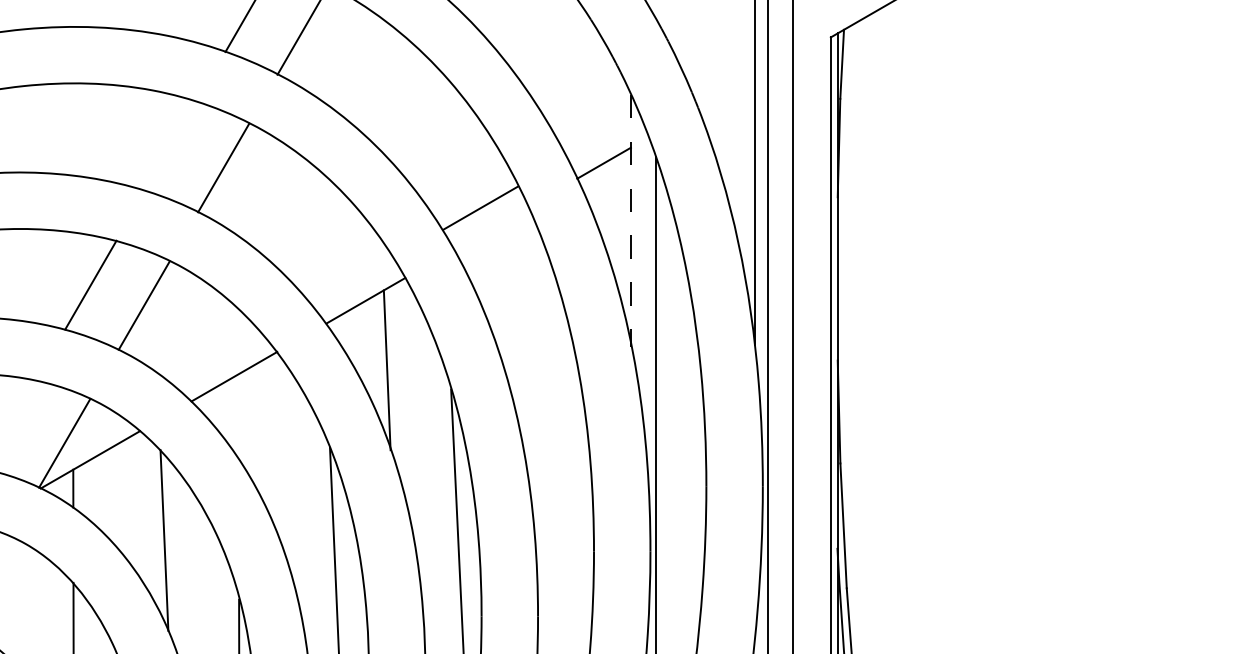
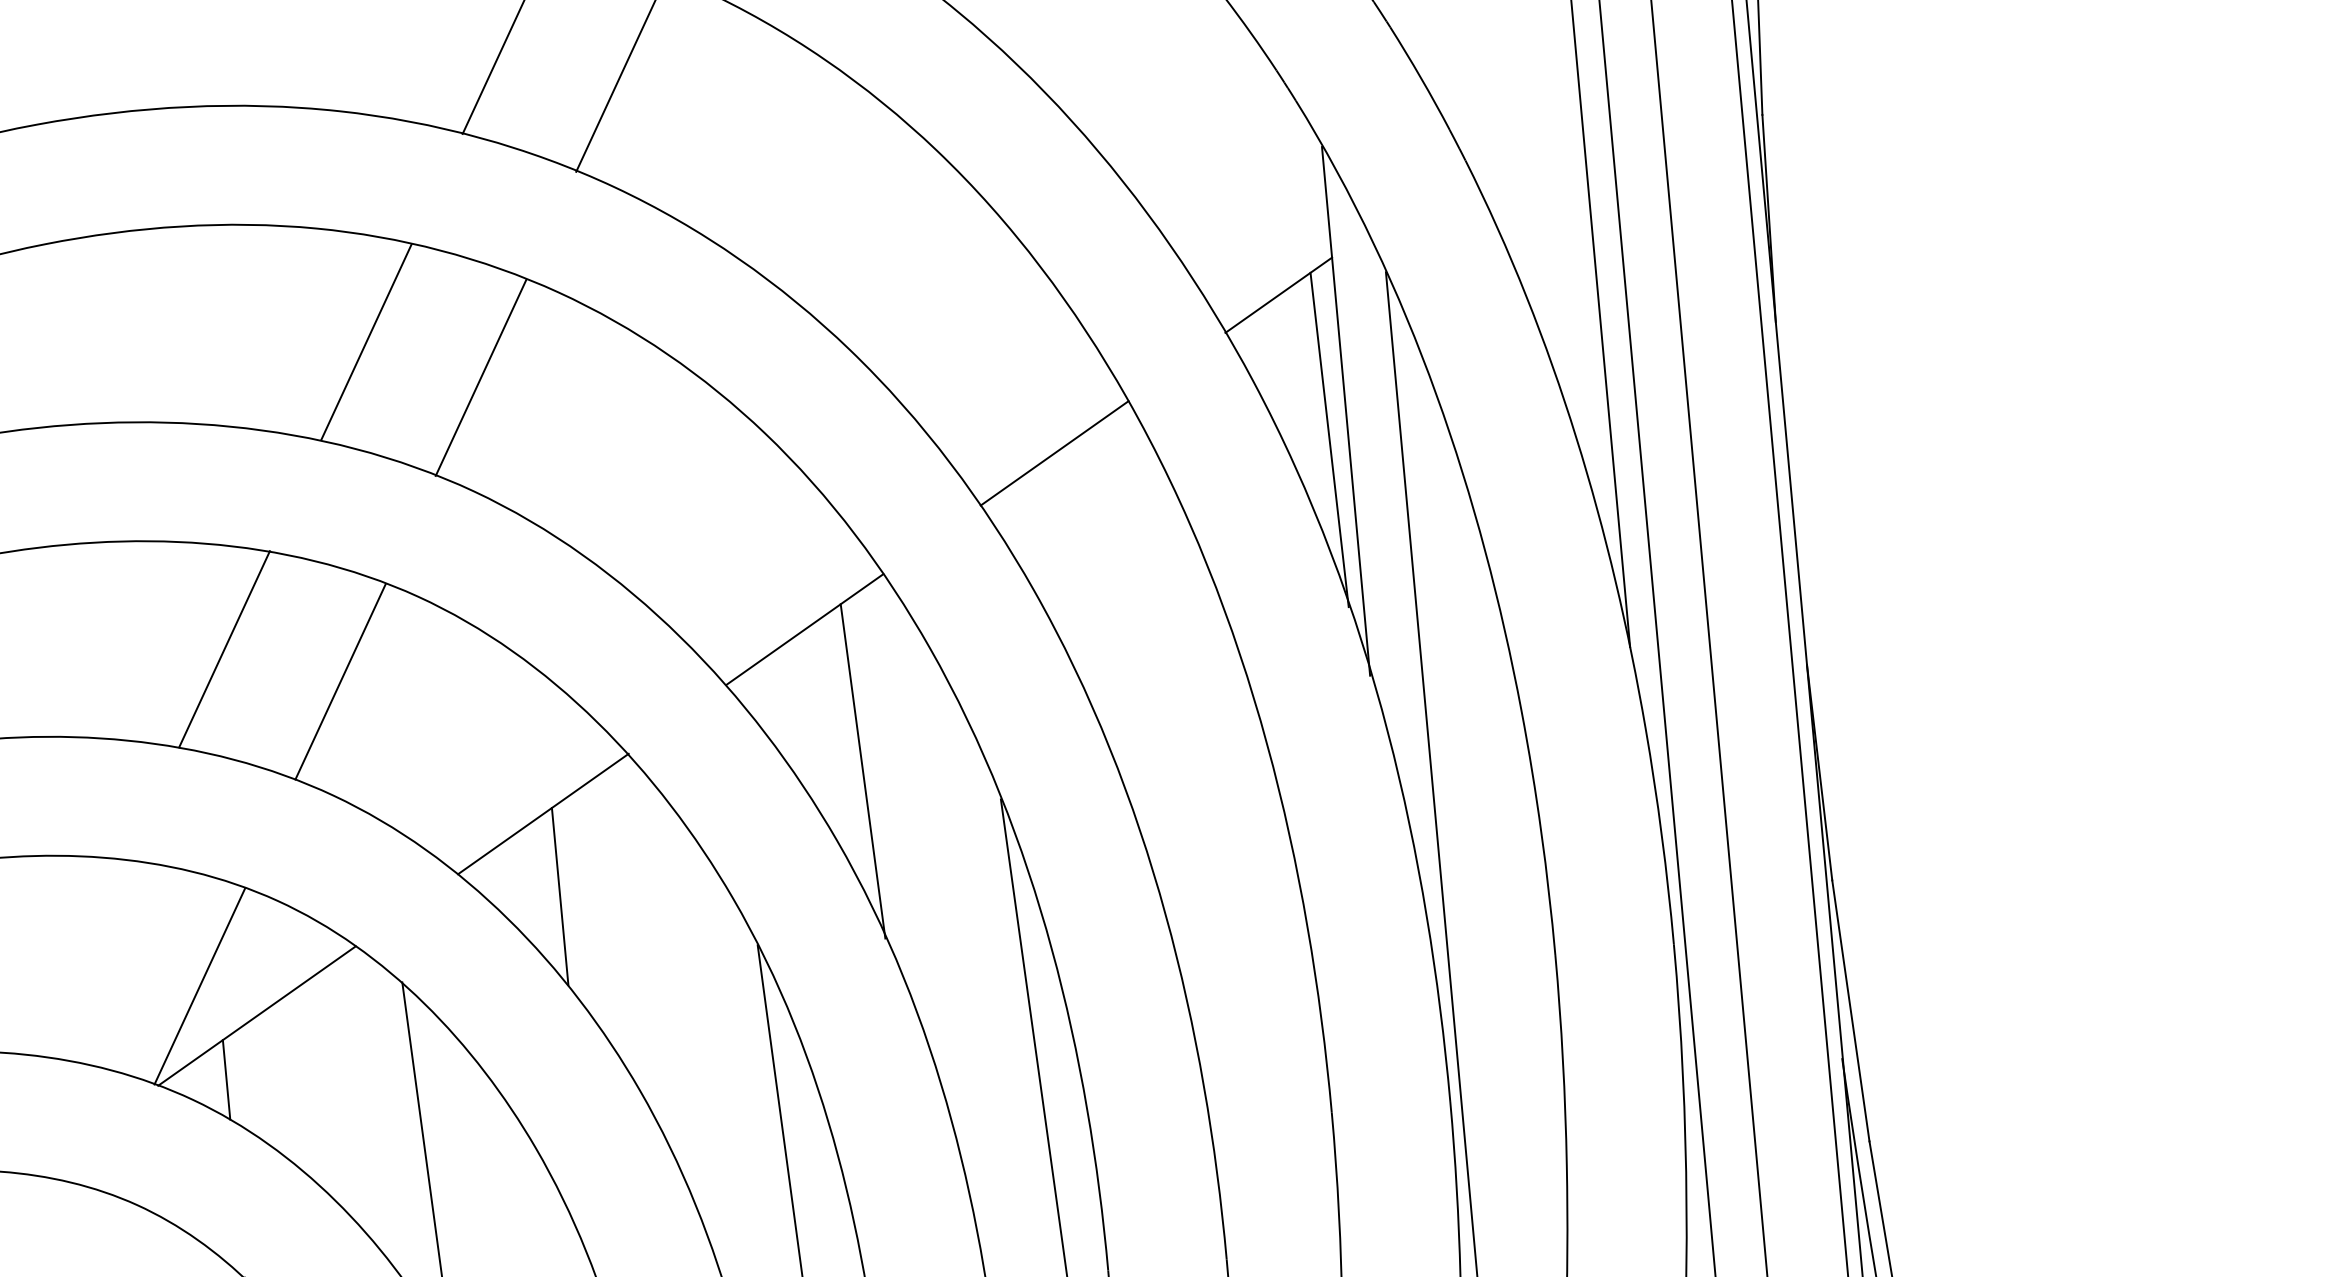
line: (170, 145) -> (365, 340), added
line: (480, 207) -> (1054, 451), moved
line: (630, 221) -> (1345, 412), dashed -> solid
line: (621, 233) -> (1328, 439), added
line: (238, 416) -> (559, 896), added

